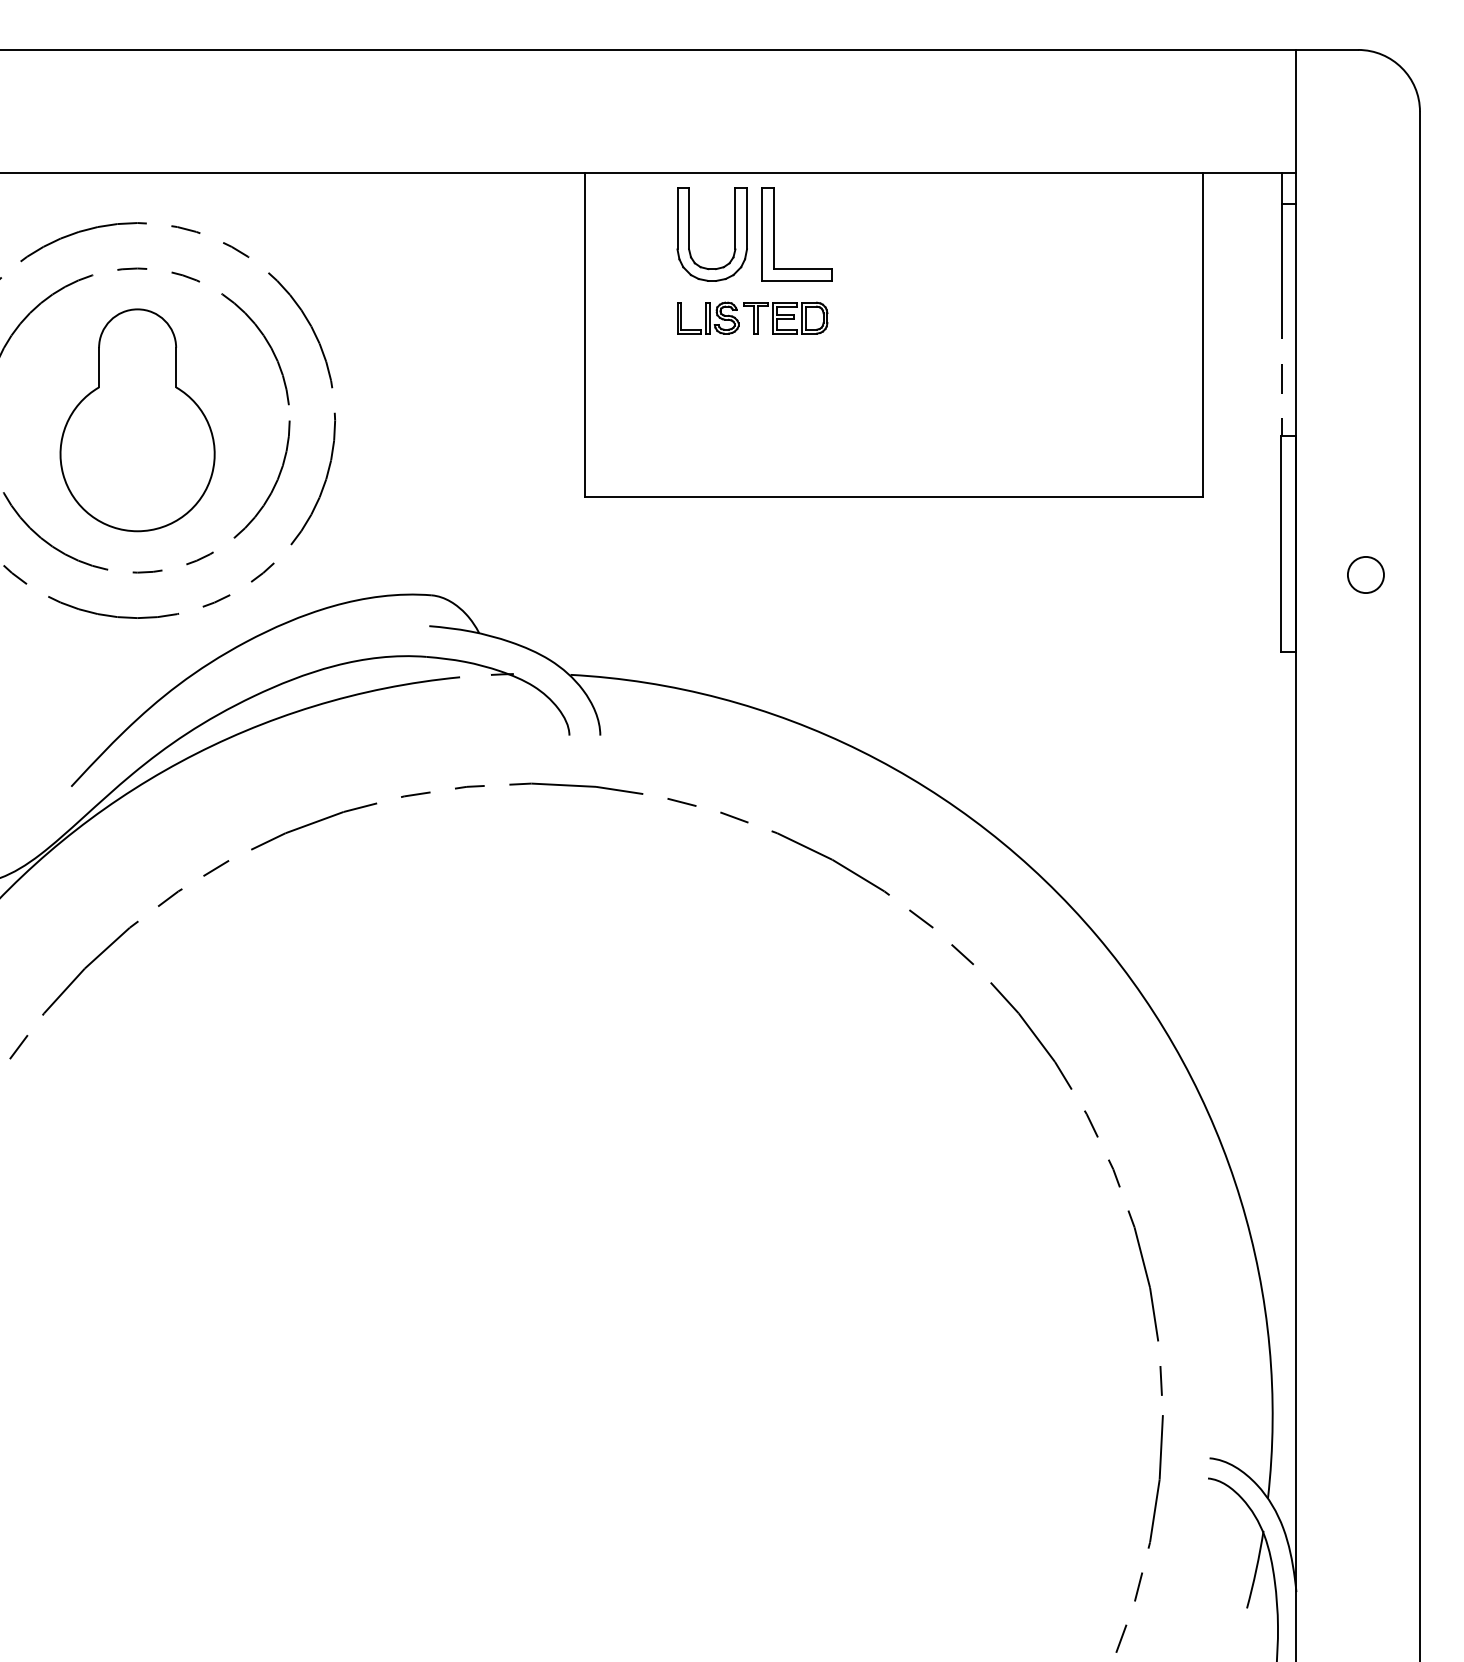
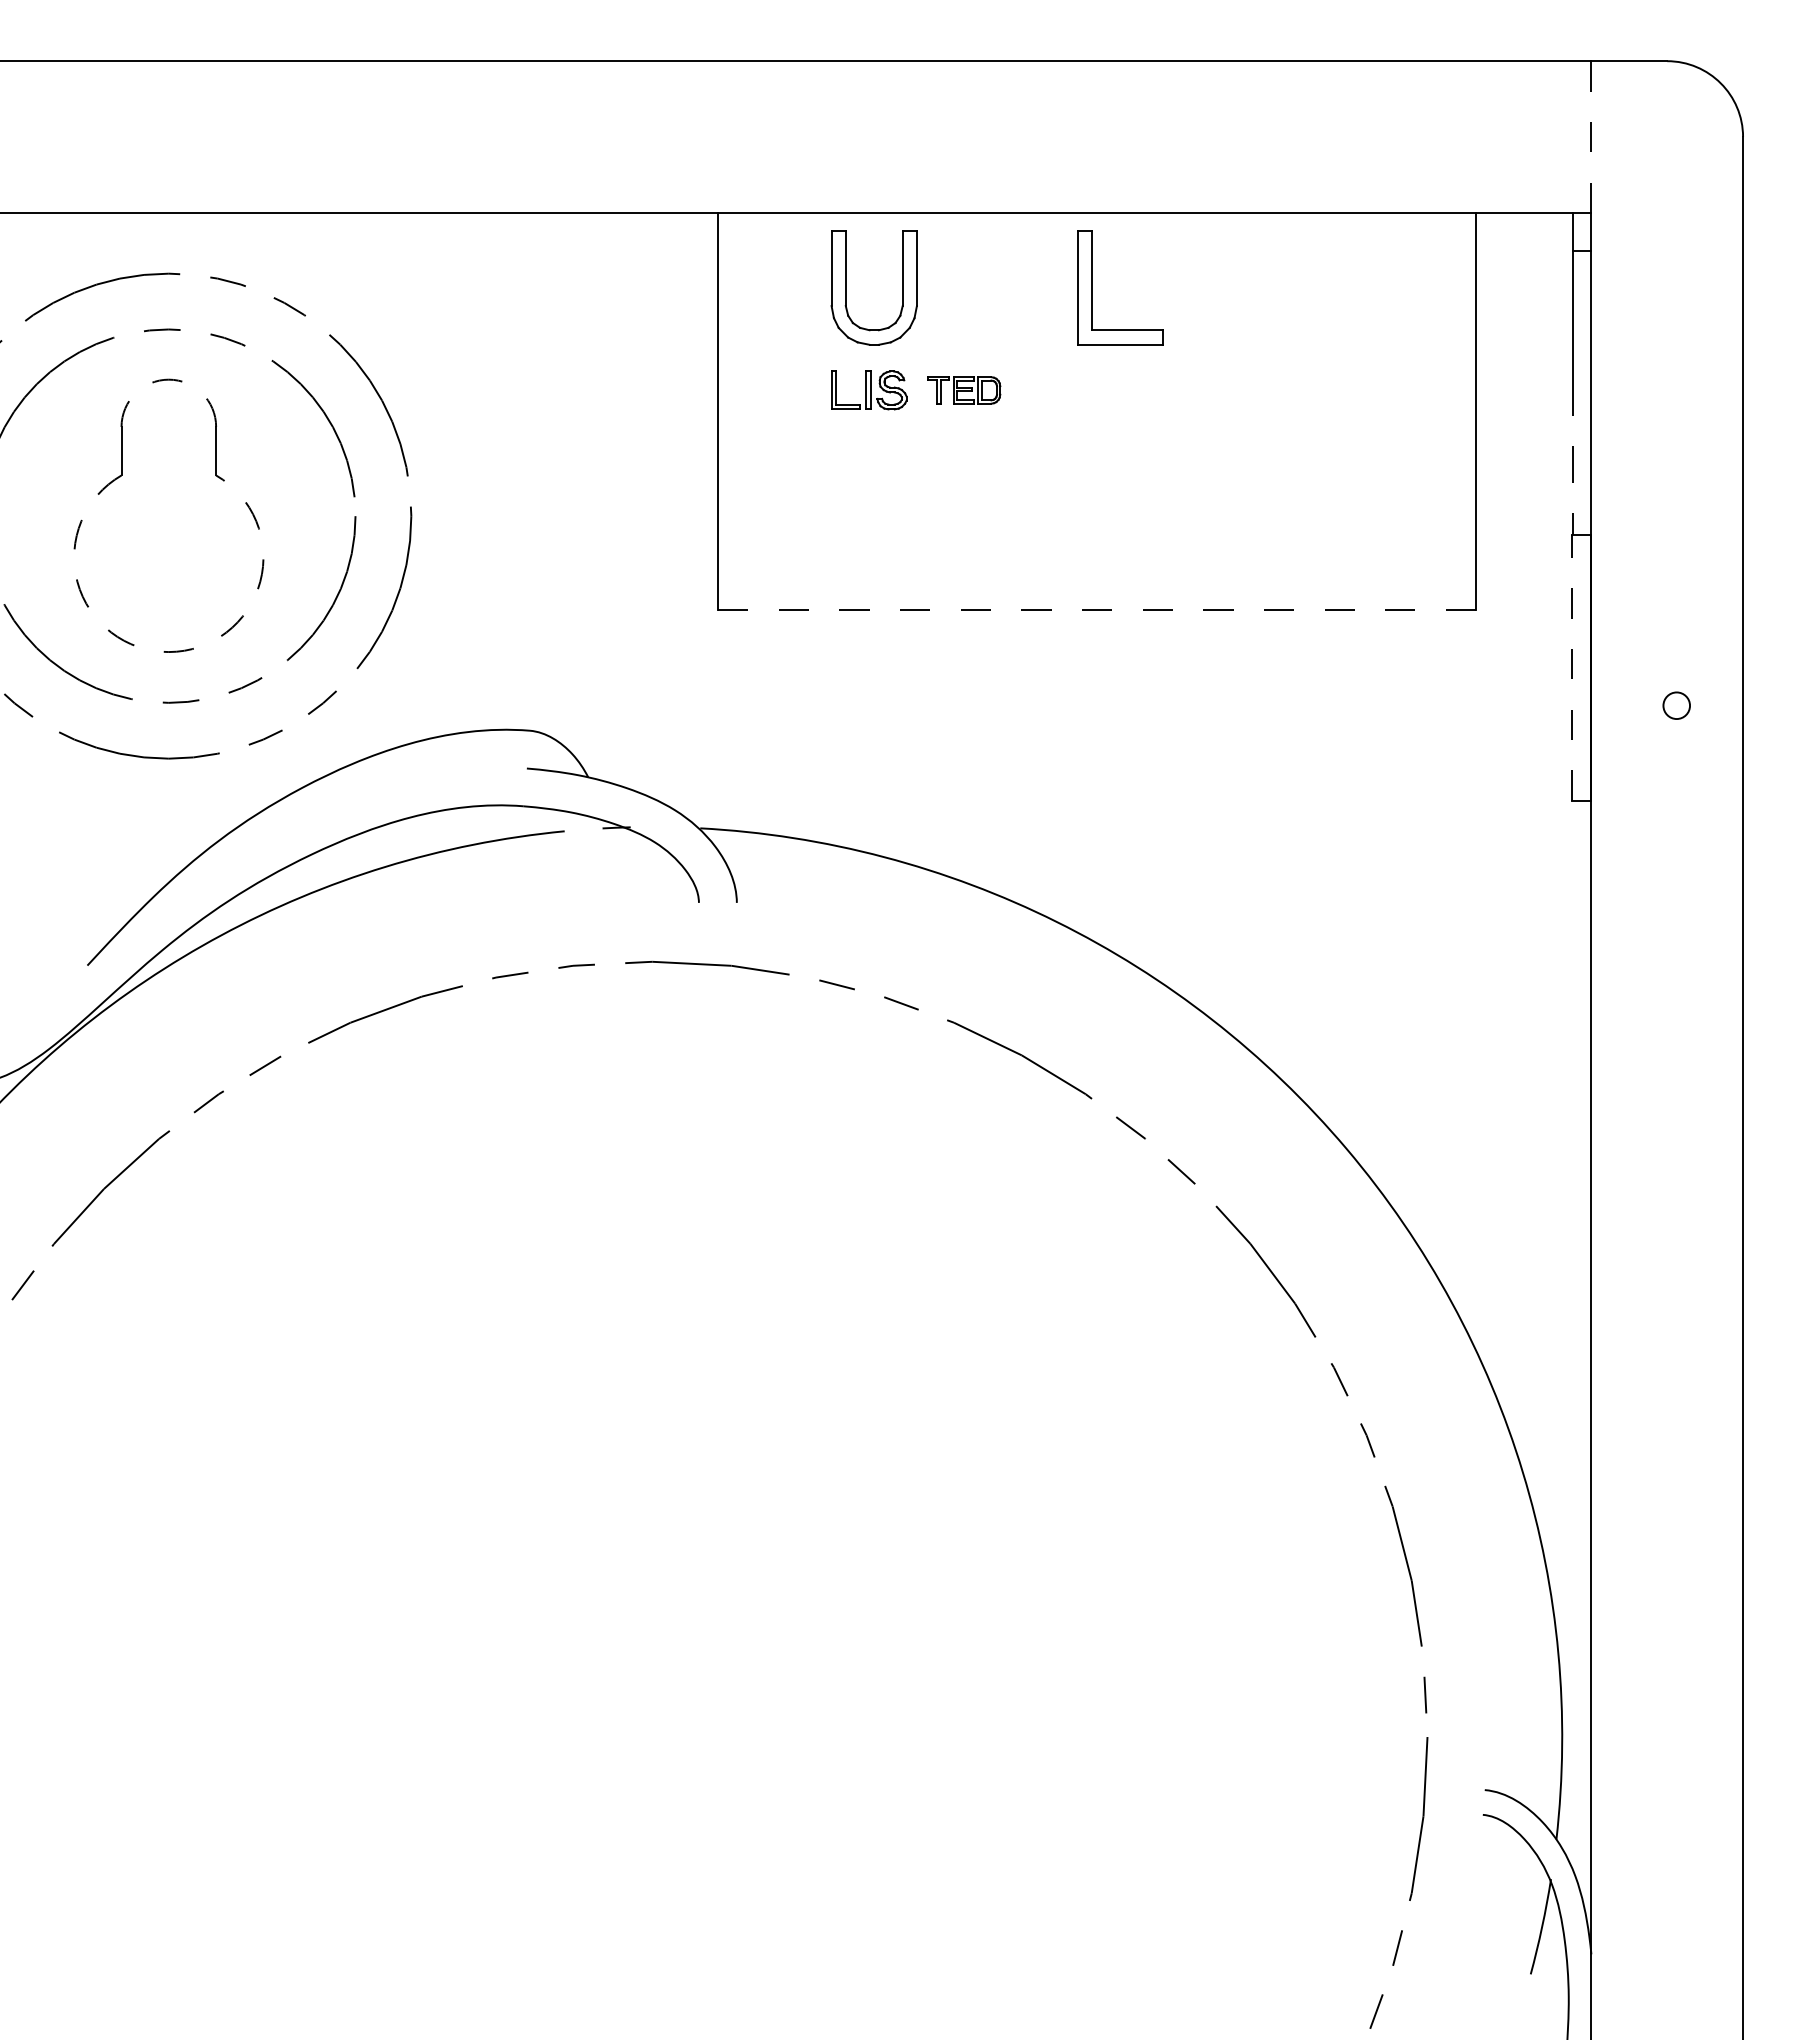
line: (1296, 112) -> (1591, 137), solid -> dashed
part: (774, 234) -> (1092, 287), moved
arc: (137, 309) -> (168, 379), solid -> dashed
part: (785, 318) -> (964, 390), size x0.7
line: (893, 497) -> (1096, 610), solid -> dashed
arc: (137, 531) -> (168, 652), solid -> dashed
line: (1281, 543) -> (1572, 667), solid -> dashed
circle: (1365, 574) -> (1676, 705), size x0.6

